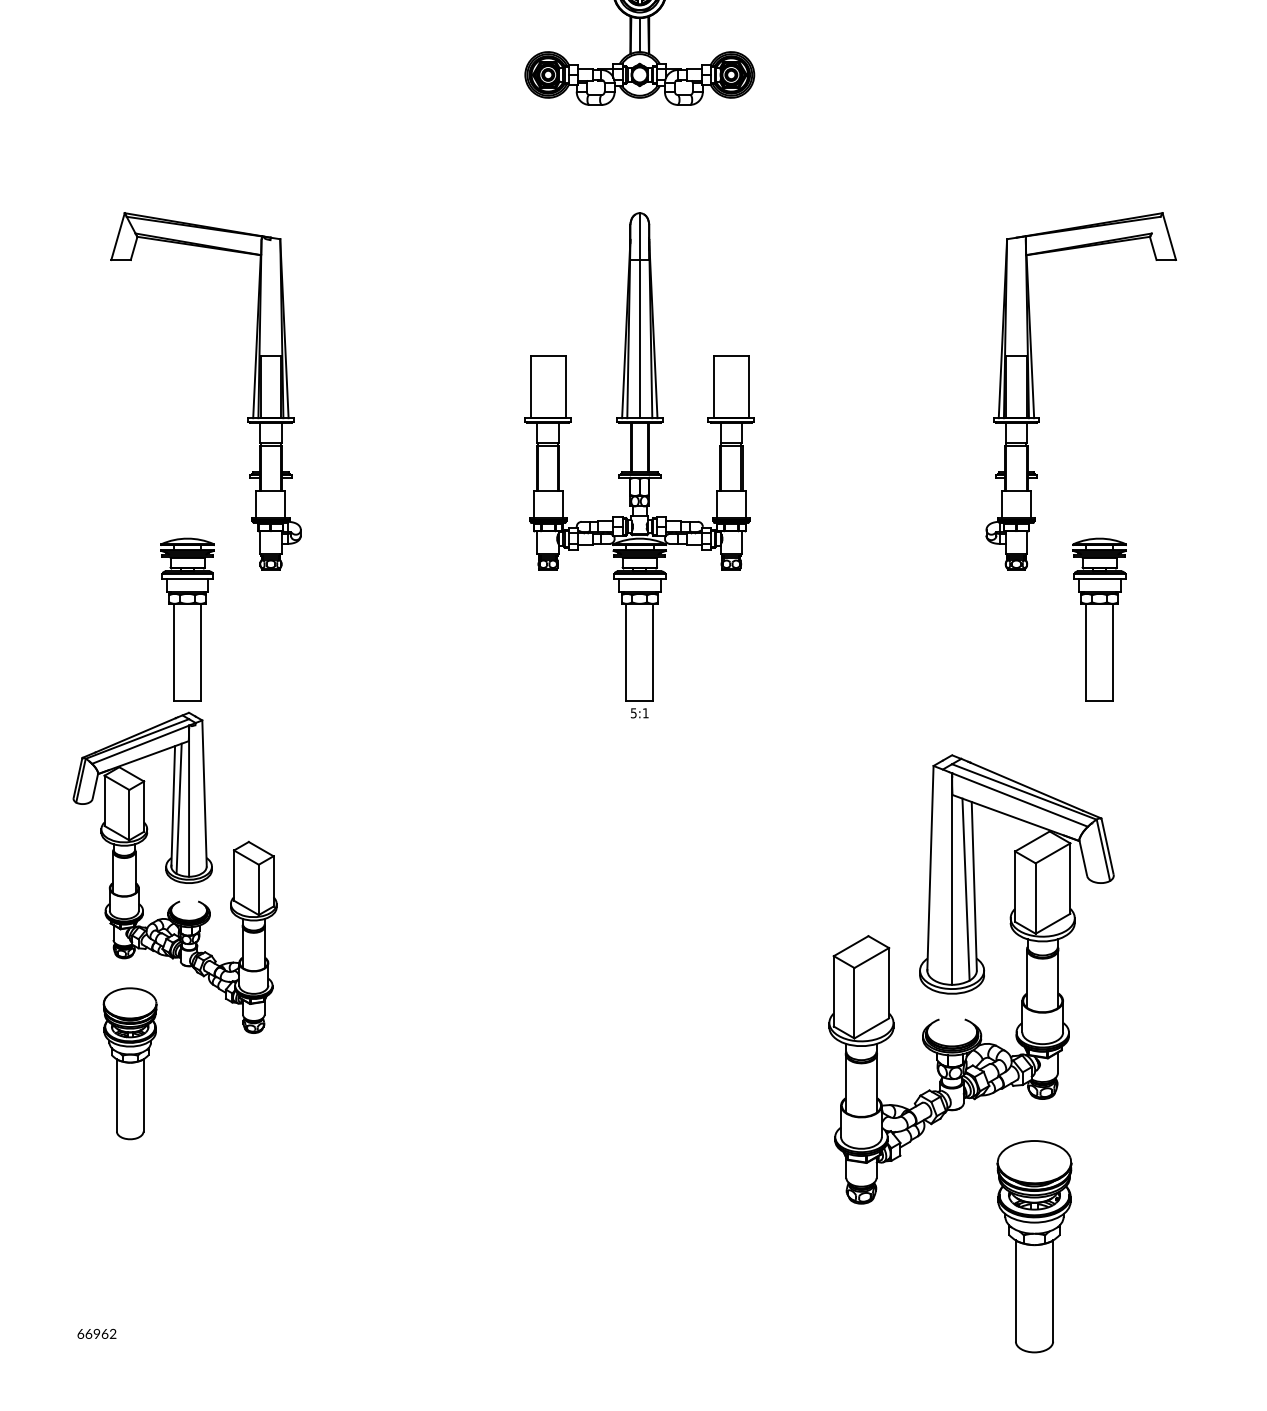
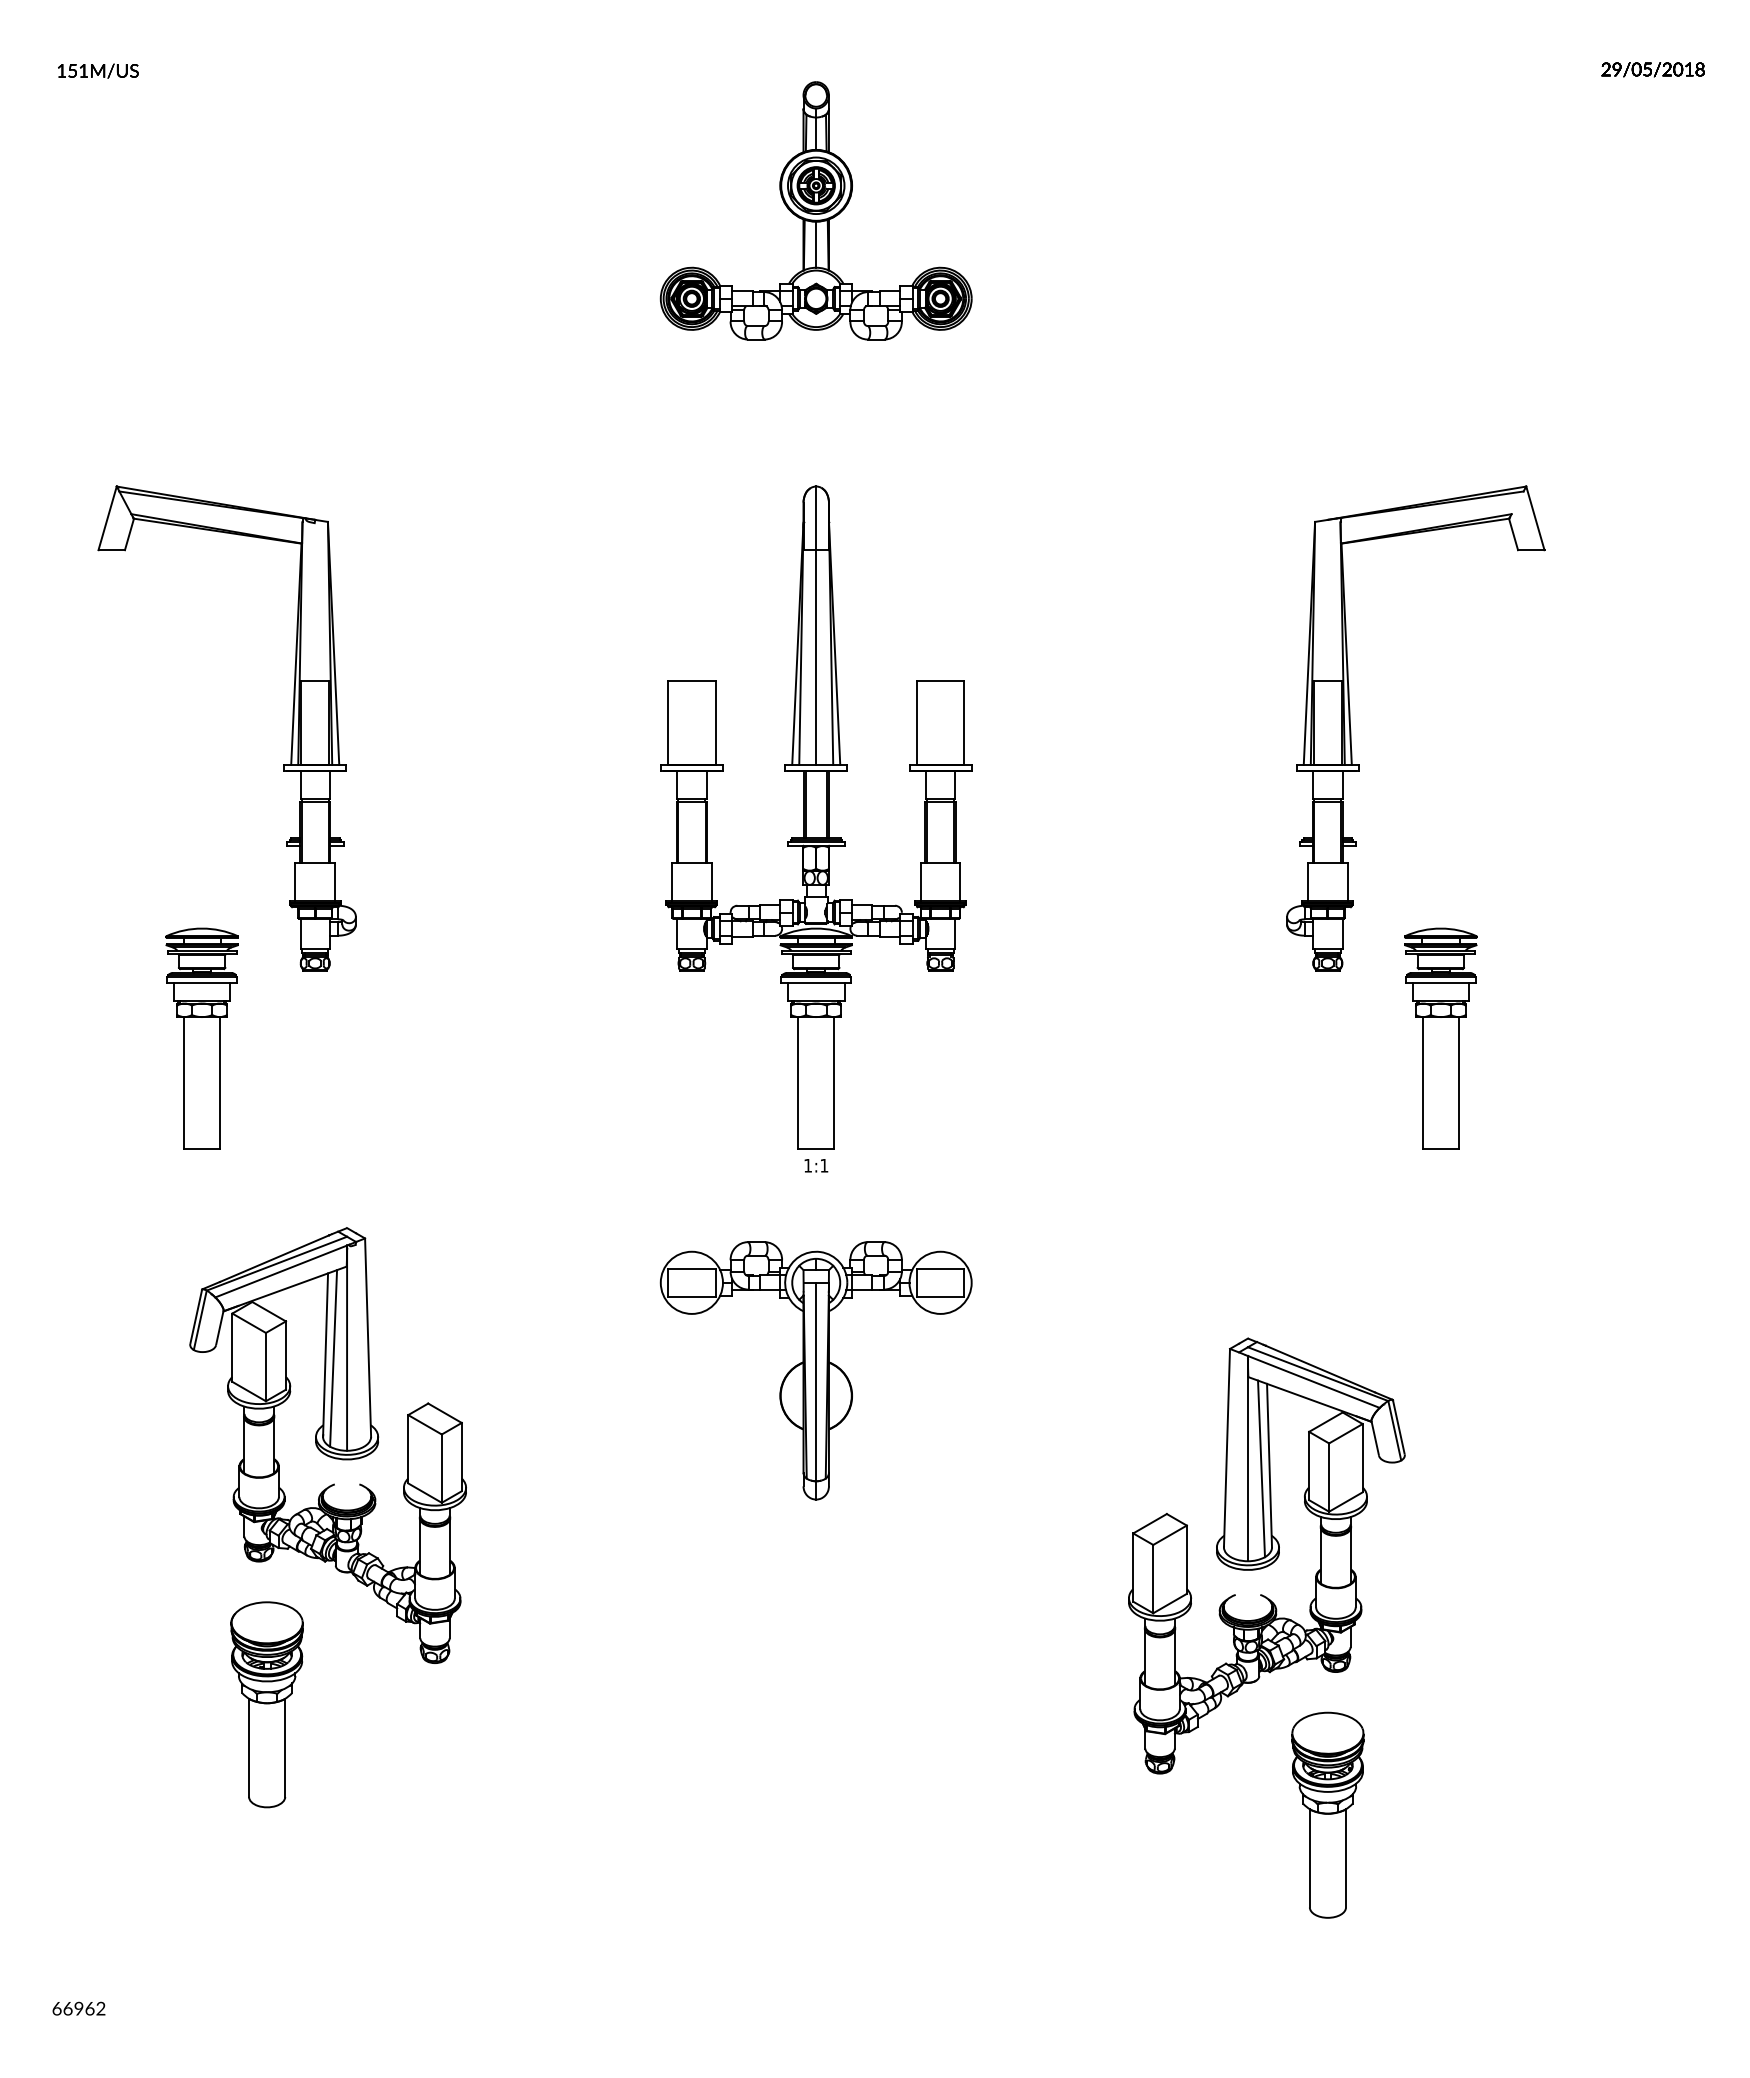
text: (633, 713) -> (807, 1165), 5:1 -> 1:1
part: (639, 864) -> (815, 1370), added
part: (174, 925) -> (327, 1517), moved
part: (971, 1053) -> (1266, 1627), size x0.71

